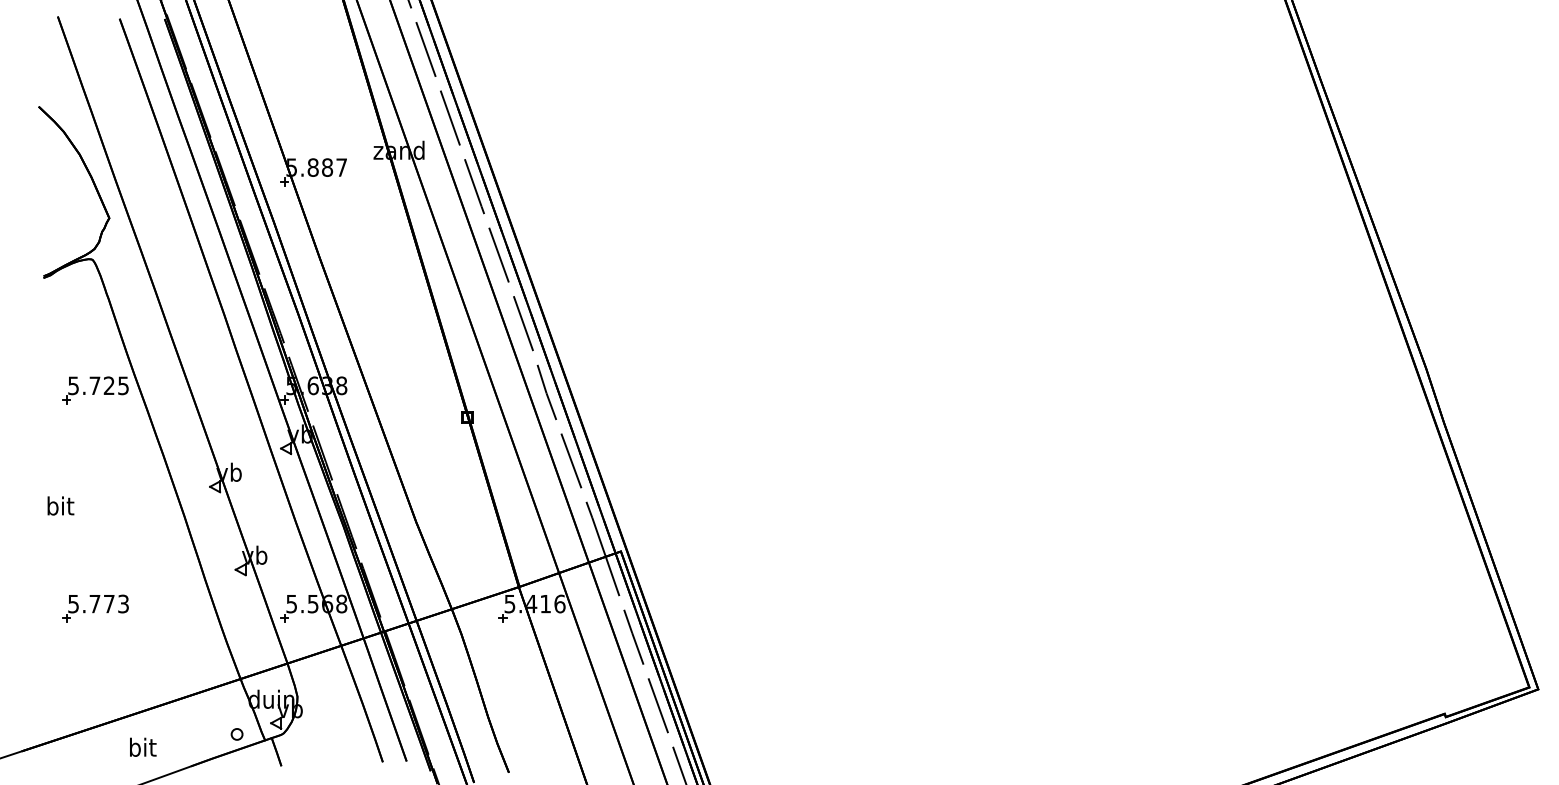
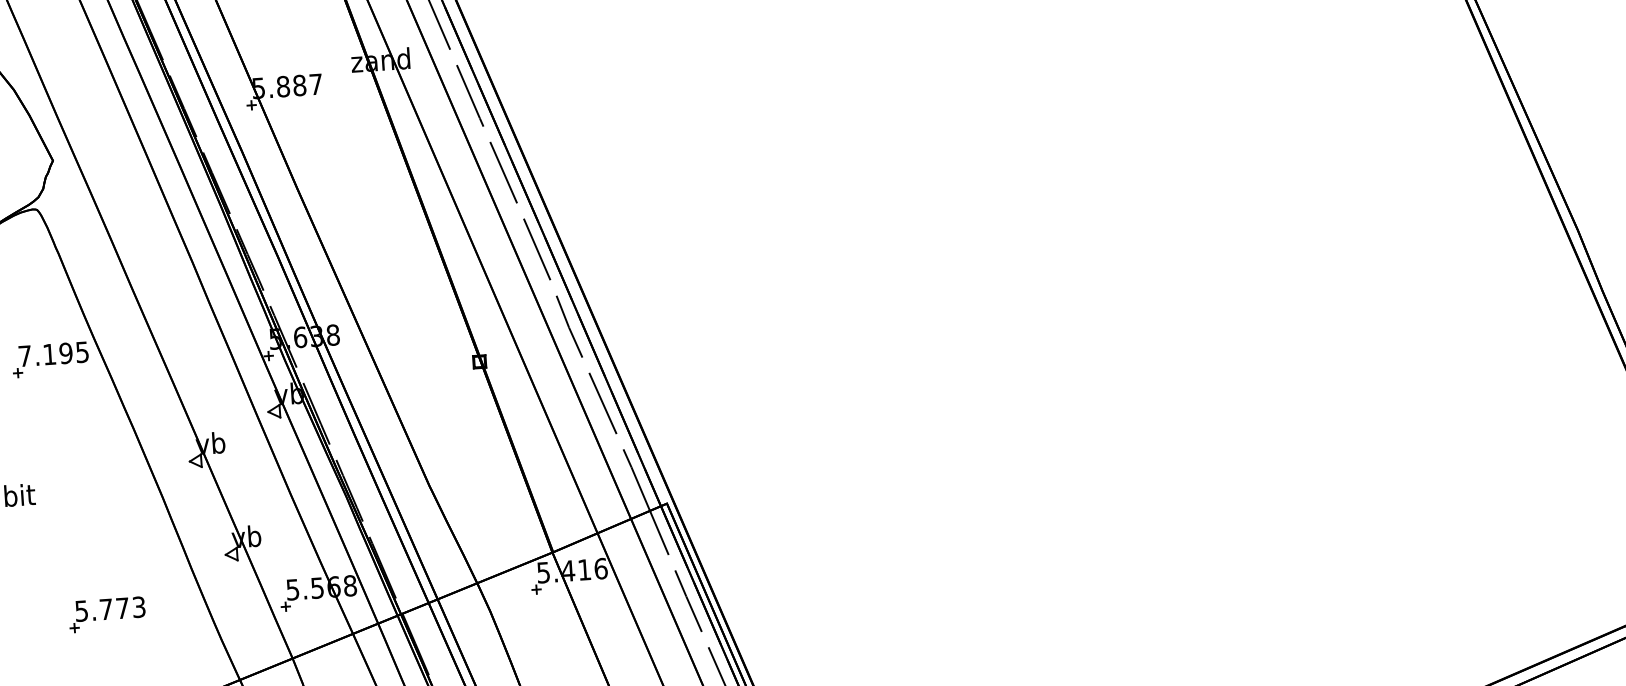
text: (91, 385) -> (45, 354), 5.725 -> 7.195
part: (95, 608) -> (107, 614), moved

